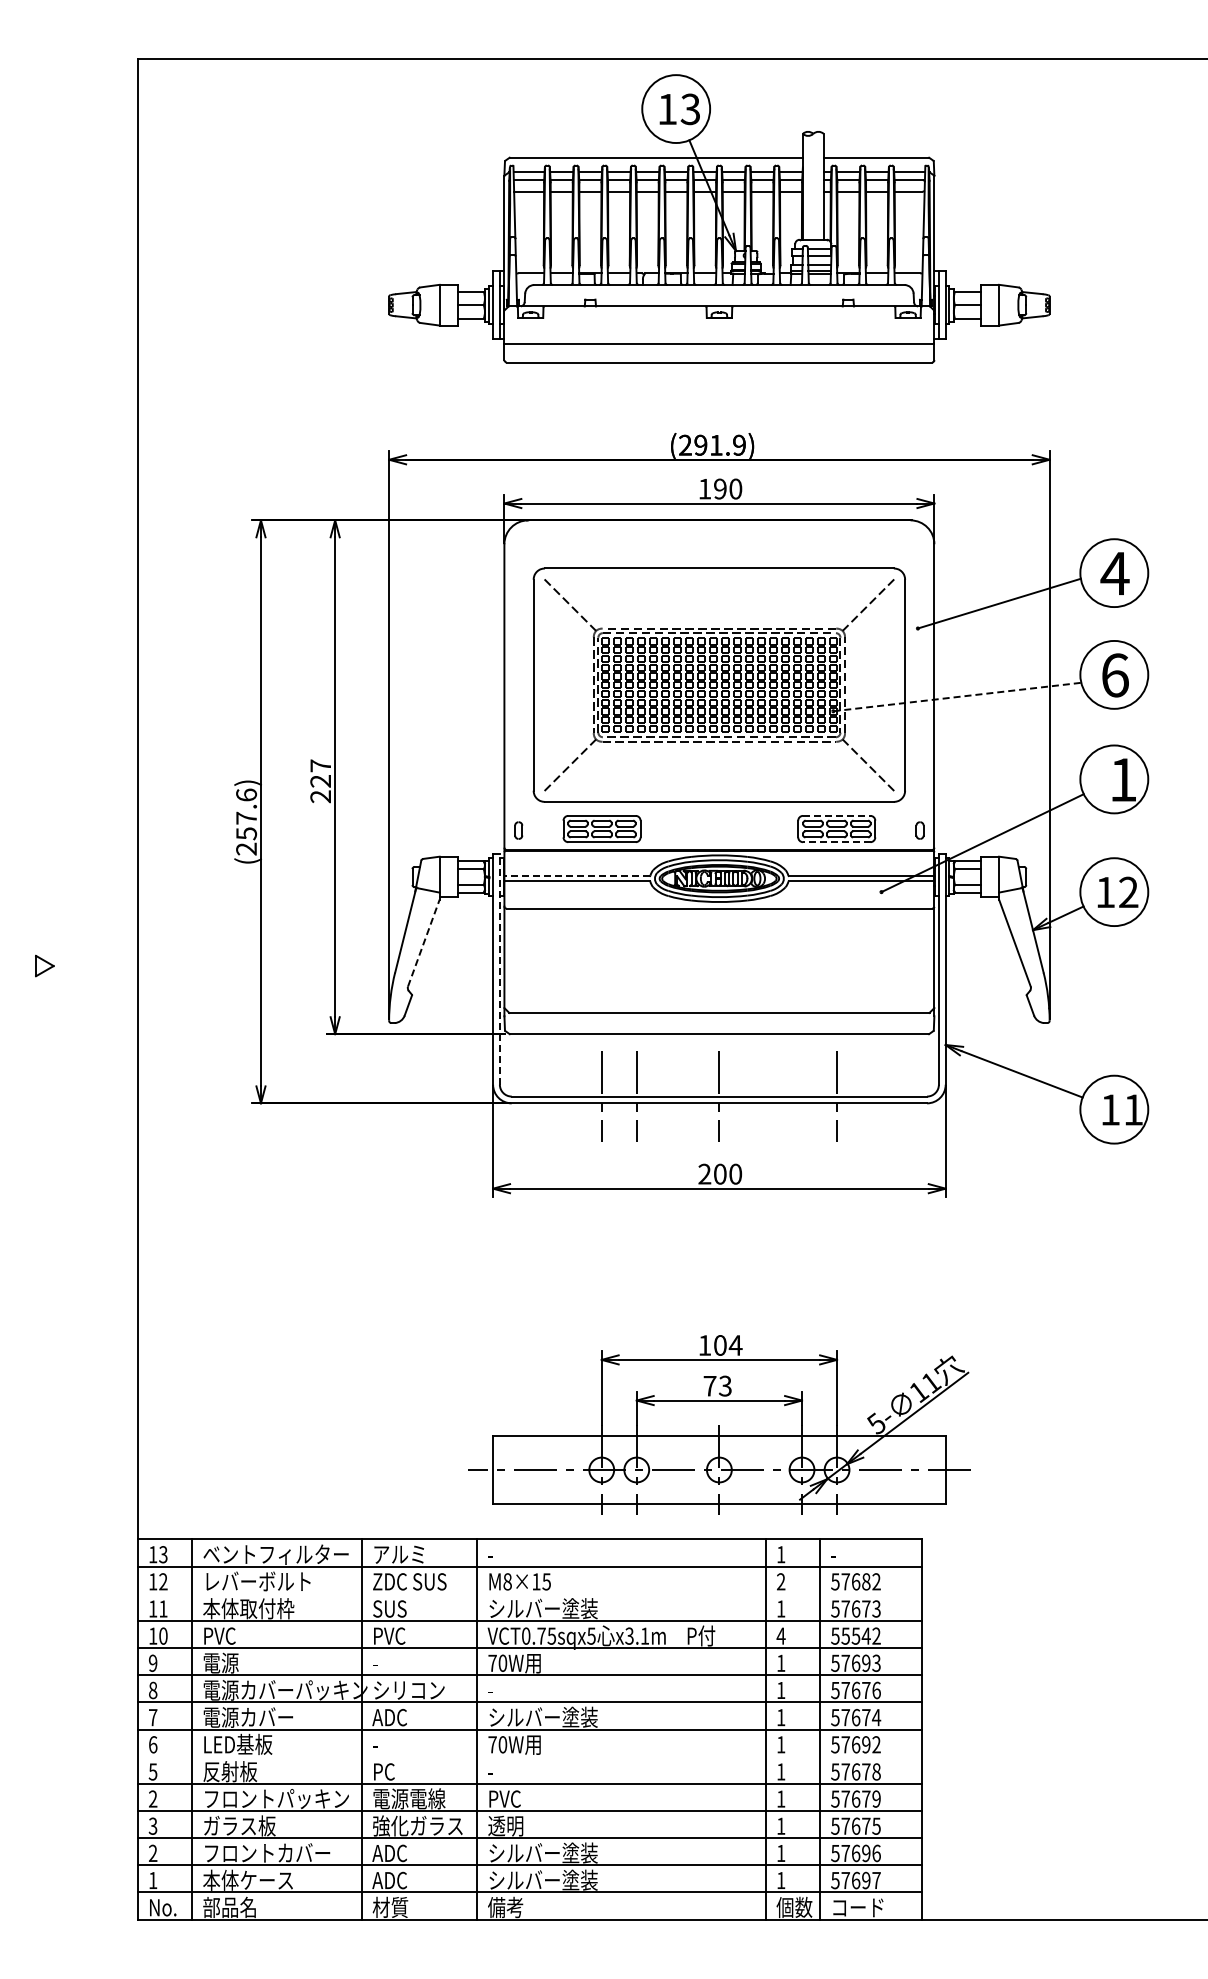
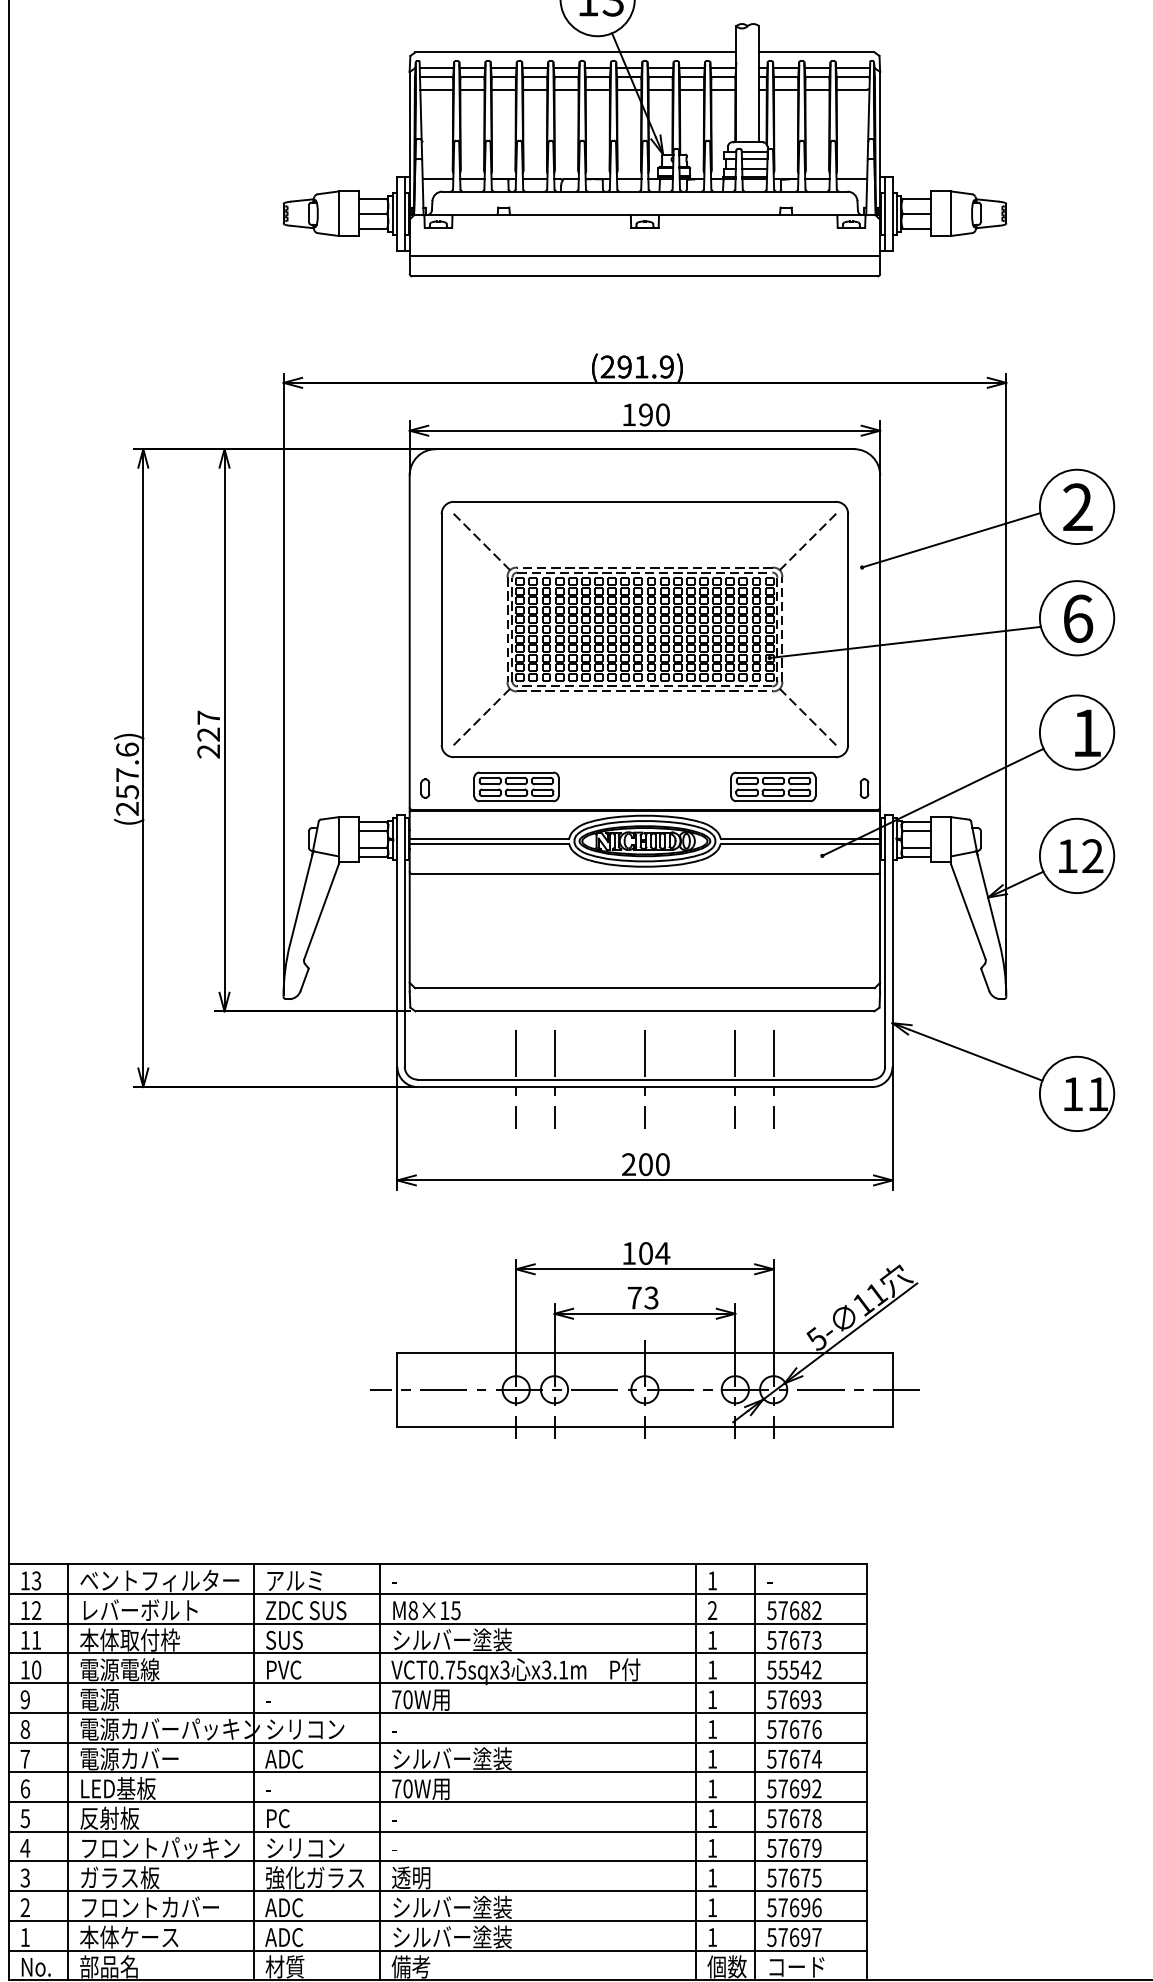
text: (1114, 572) -> (1077, 506), 4 -> 2
line: (957, 697) -> (905, 642), dashed -> solid
line: (836, 815) -> (773, 772), dashed -> solid
line: (836, 842) -> (773, 801), dashed -> solid
line: (576, 876) -> (488, 838), dashed -> solid
line: (424, 942) -> (322, 911), dashed -> solid
line: (499, 969) -> (404, 940), dashed -> solid
line: (802, 1096) -> (735, 1079), added
part: (719, 1424) -> (645, 1339), moved
line: (529, 1593) -> (437, 1623), added
text: (239, 1635) -> (119, 1669), PVC -> 電源電線
text: (591, 1635) -> (504, 1669), VCT0.75sqx5 -> VCT0.75sqx3
text: (780, 1635) -> (711, 1669), 4 -> 1
line: (529, 1756) -> (437, 1801), added
text: (152, 1798) -> (24, 1847), 2 -> 4
text: (409, 1798) -> (305, 1847), 電源電線 -> シリコン
text: (504, 1798) -> (409, 1847), PVC -> -

